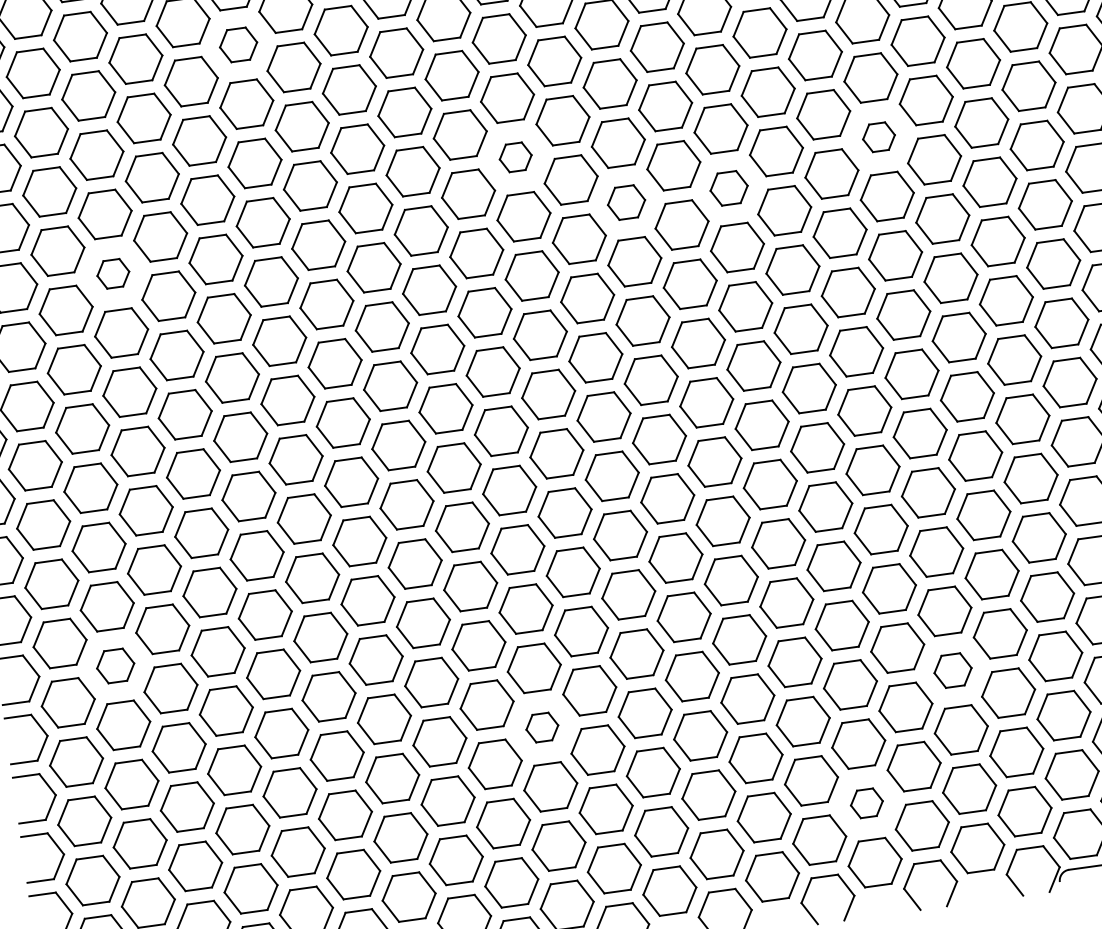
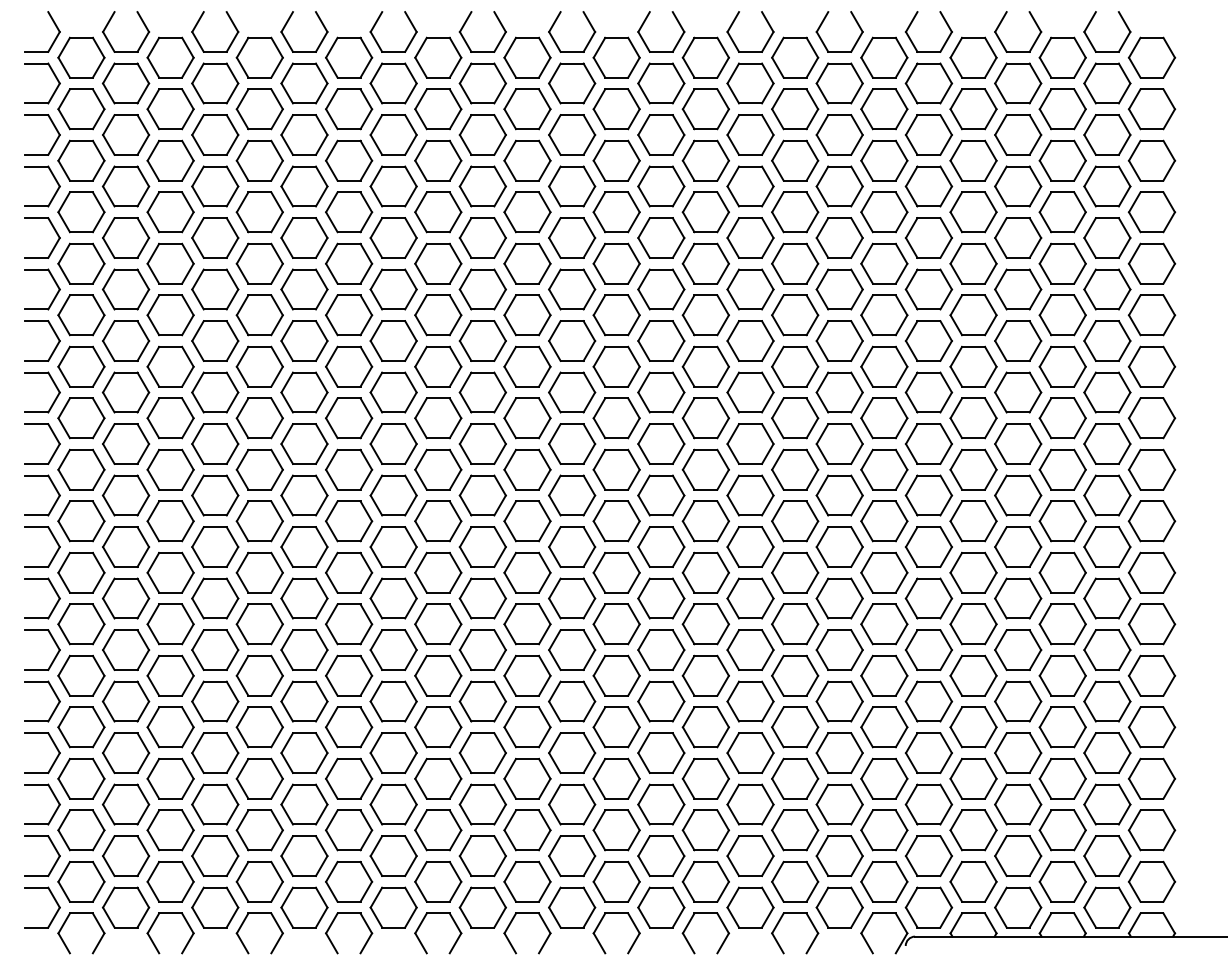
part: (238, 44) -> (304, 134), size x1.43
part: (878, 137) -> (839, 289), size x1.67
part: (515, 157) -> (527, 263), size x1.67
part: (728, 188) -> (705, 315), size x1.43
part: (626, 202) -> (616, 315), size x1.43
part: (113, 274) -> (170, 315), size x1.67
part: (115, 665) -> (126, 649), size x1.43
part: (952, 670) -> (839, 752), size x1.43
part: (542, 726) -> (482, 752), size x1.67
part: (866, 802) -> (750, 855), size x1.67

